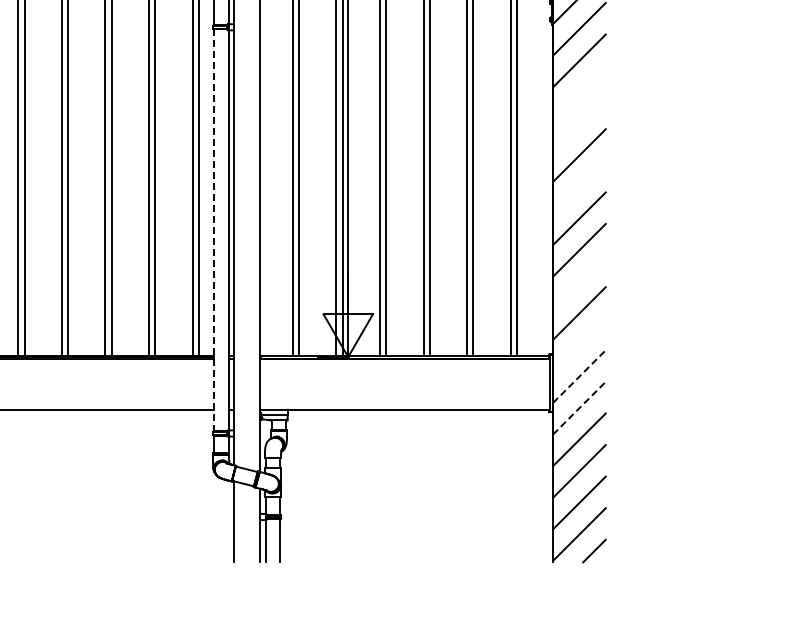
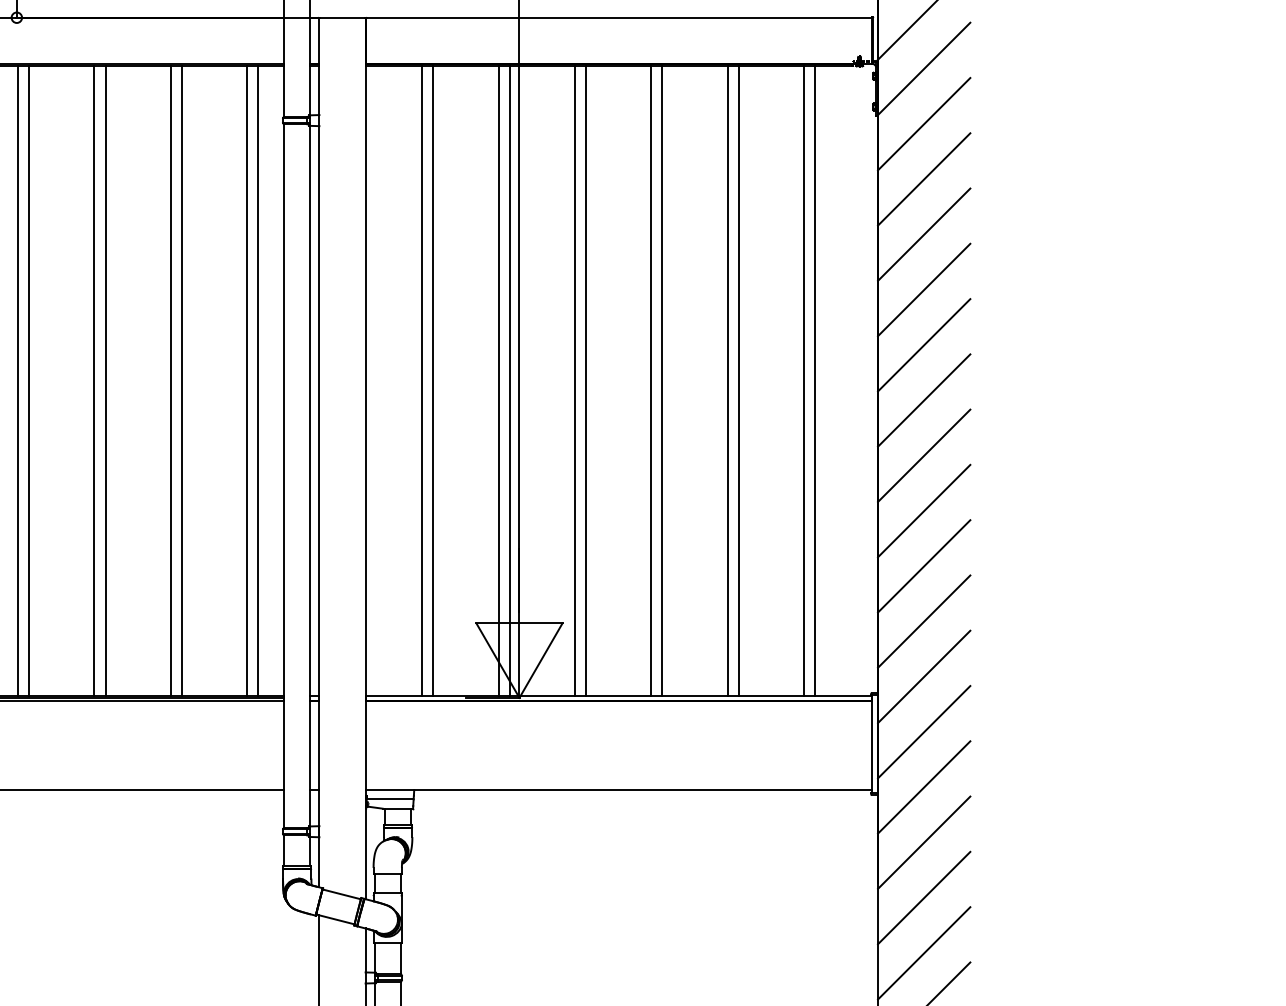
line: (579, 92) -> (924, 234), added
line: (579, 123) -> (924, 289), added
line: (579, 186) -> (924, 399), added
line: (213, 230) -> (283, 476), dashed -> solid
line: (579, 281) -> (924, 565), added
line: (579, 344) -> (924, 675), added
line: (579, 376) -> (924, 731), dashed -> solid
line: (579, 407) -> (924, 786), dashed -> solid

